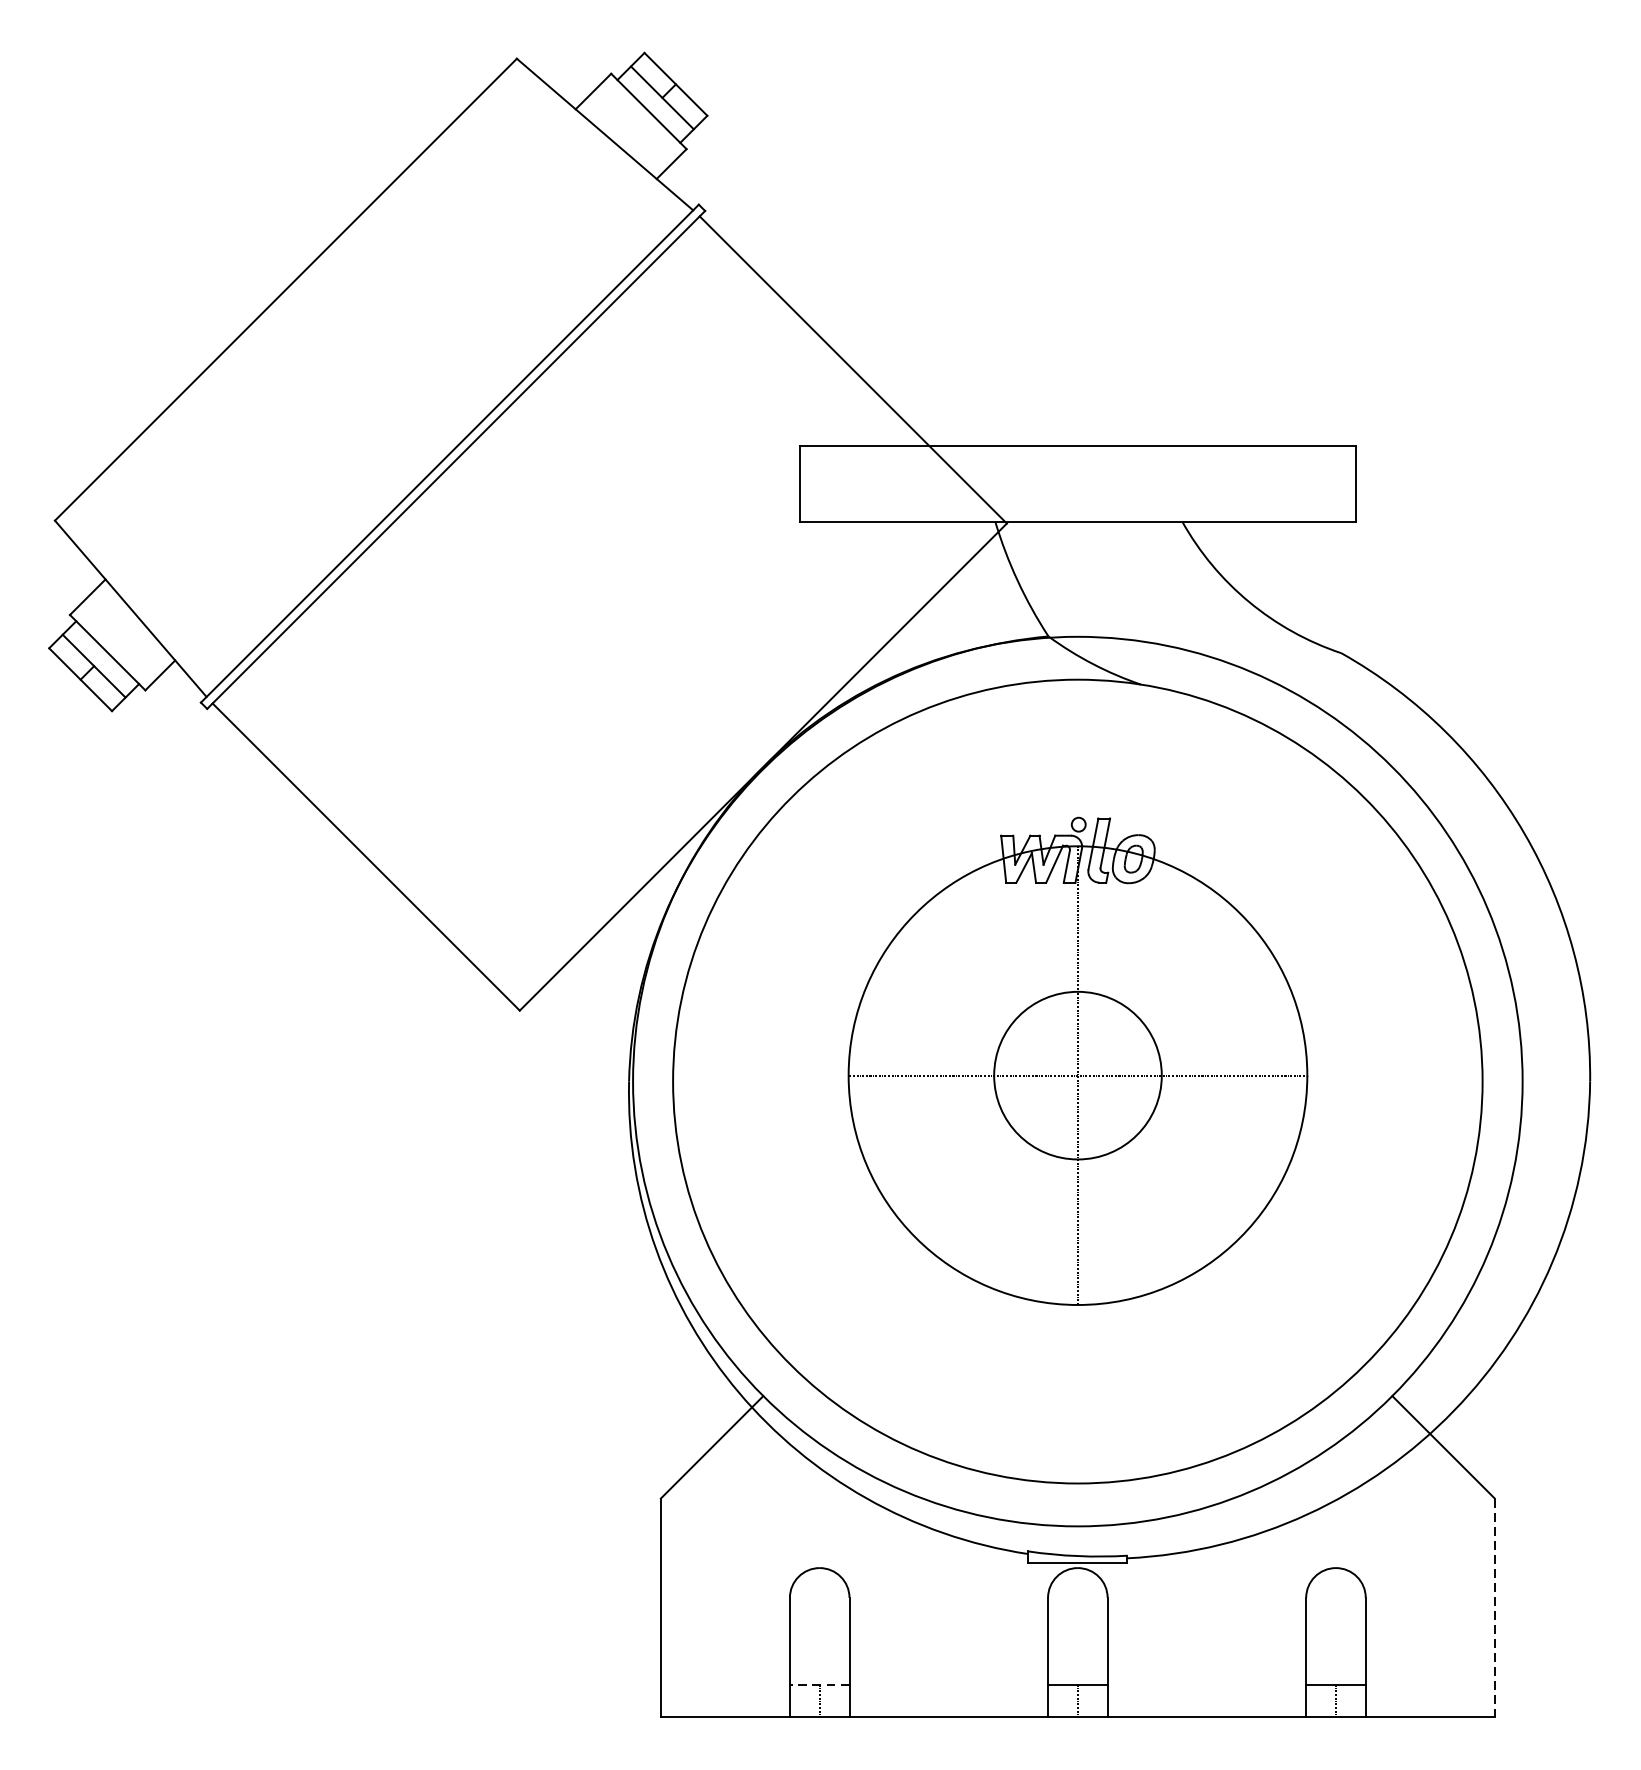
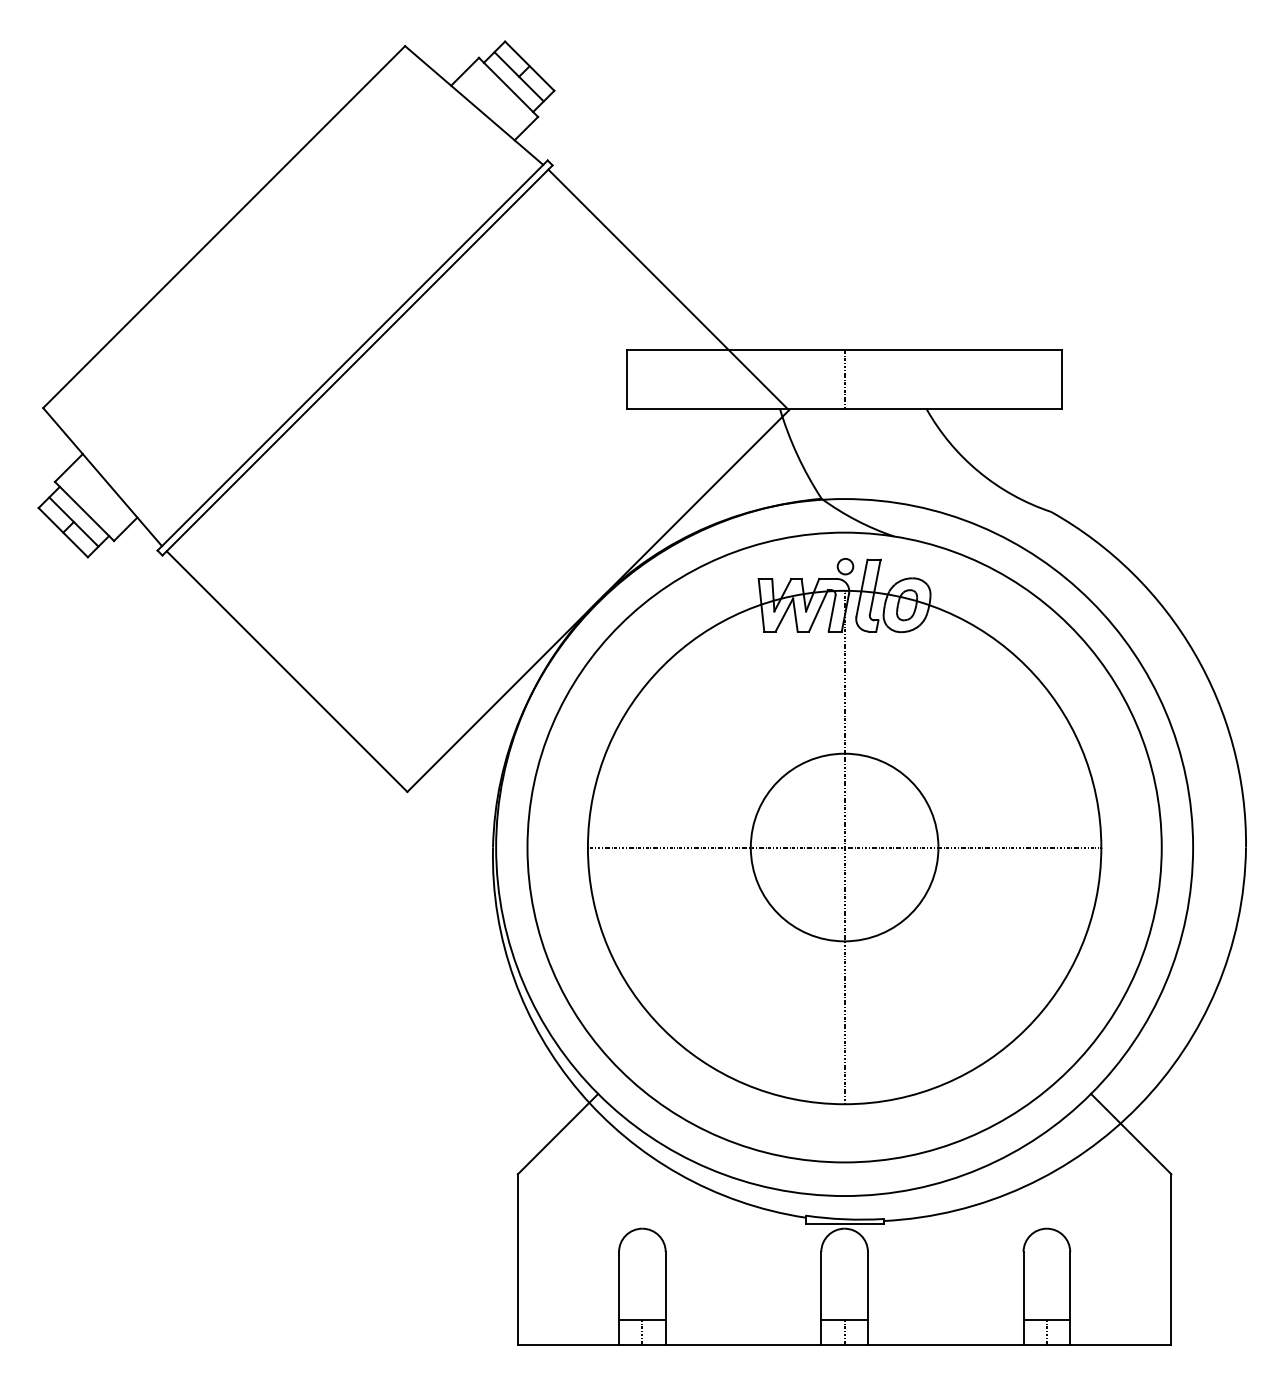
line: (1077, 482) -> (844, 378), added
part: (1077, 1061) -> (844, 831), size x1.43
line: (1495, 1607) -> (1171, 1259), dashed -> solid
line: (818, 1685) -> (641, 1320), dashed -> solid

